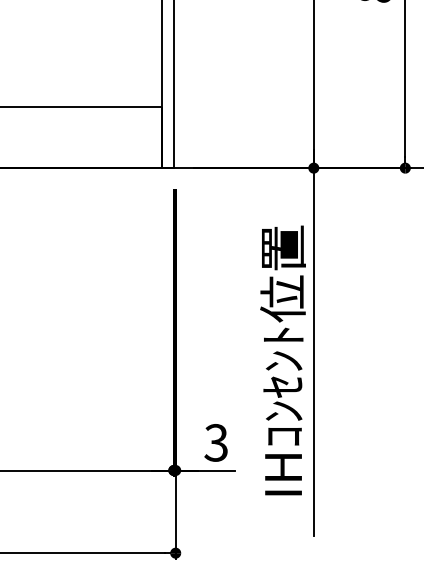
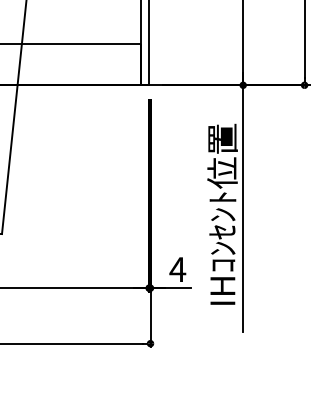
text: (215, 442) -> (177, 269), 3 -> 4

